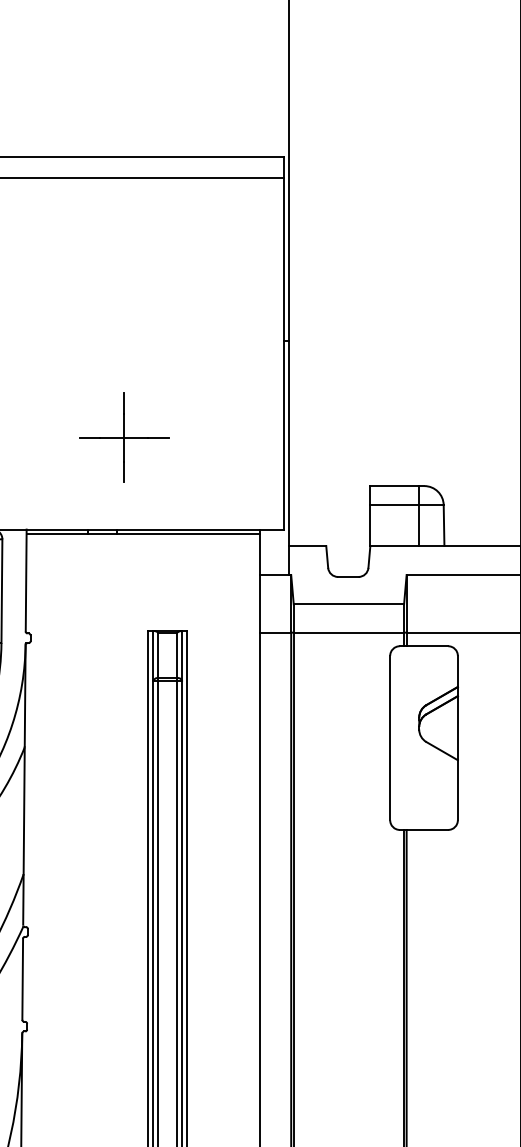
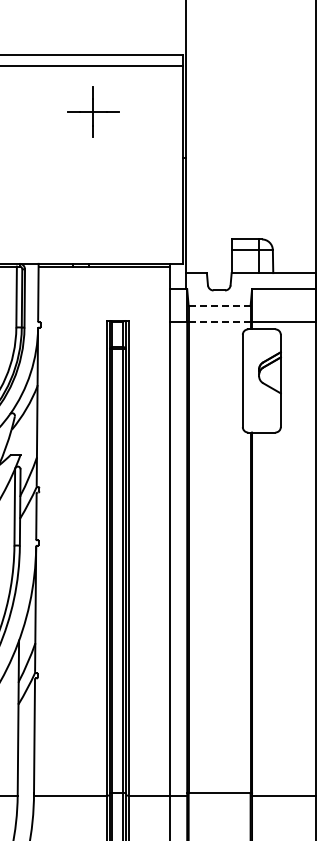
part: (124, 436) -> (93, 111), moved
line: (348, 603) -> (219, 305), solid -> dashed
line: (348, 632) -> (219, 321), solid -> dashed

